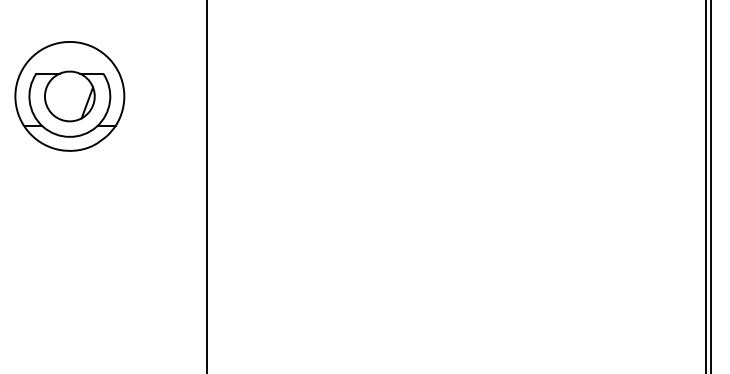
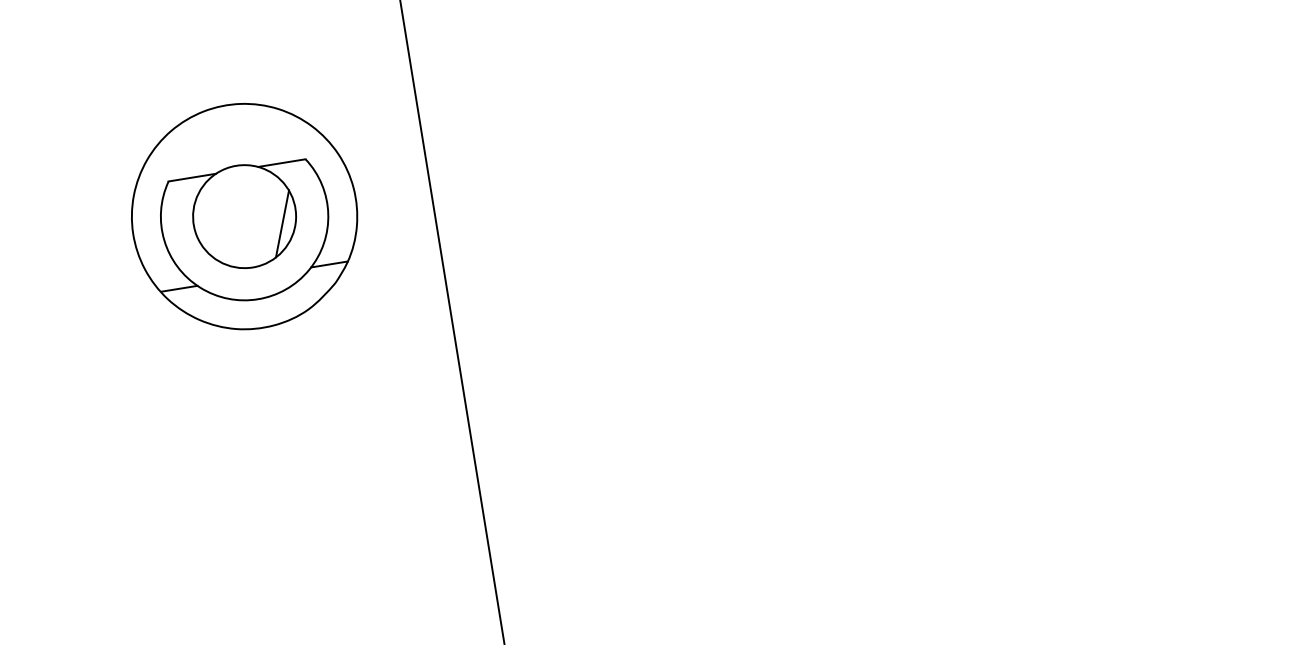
part: (69, 96) -> (243, 216), moved

